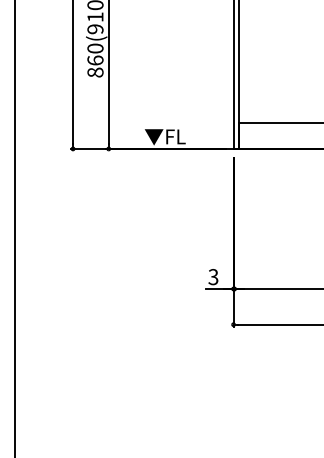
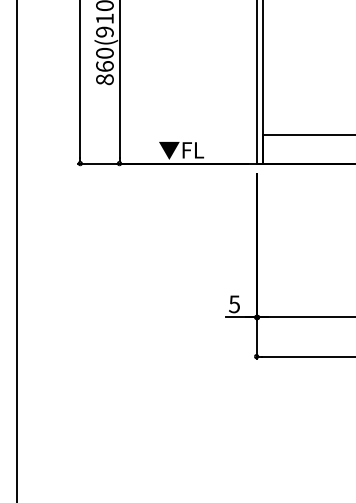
text: (213, 276) -> (234, 303), 3 -> 5

